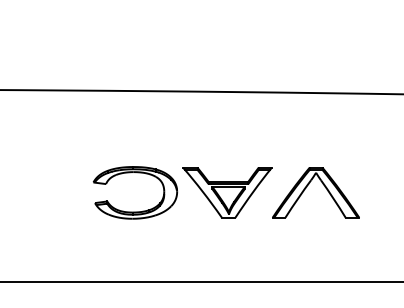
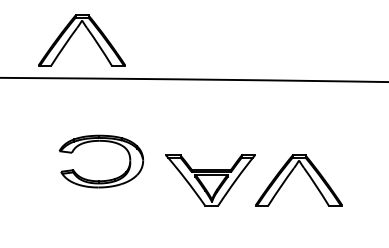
part: (89, 48) -> (72, 36), added
part: (134, 211) -> (100, 180), moved

